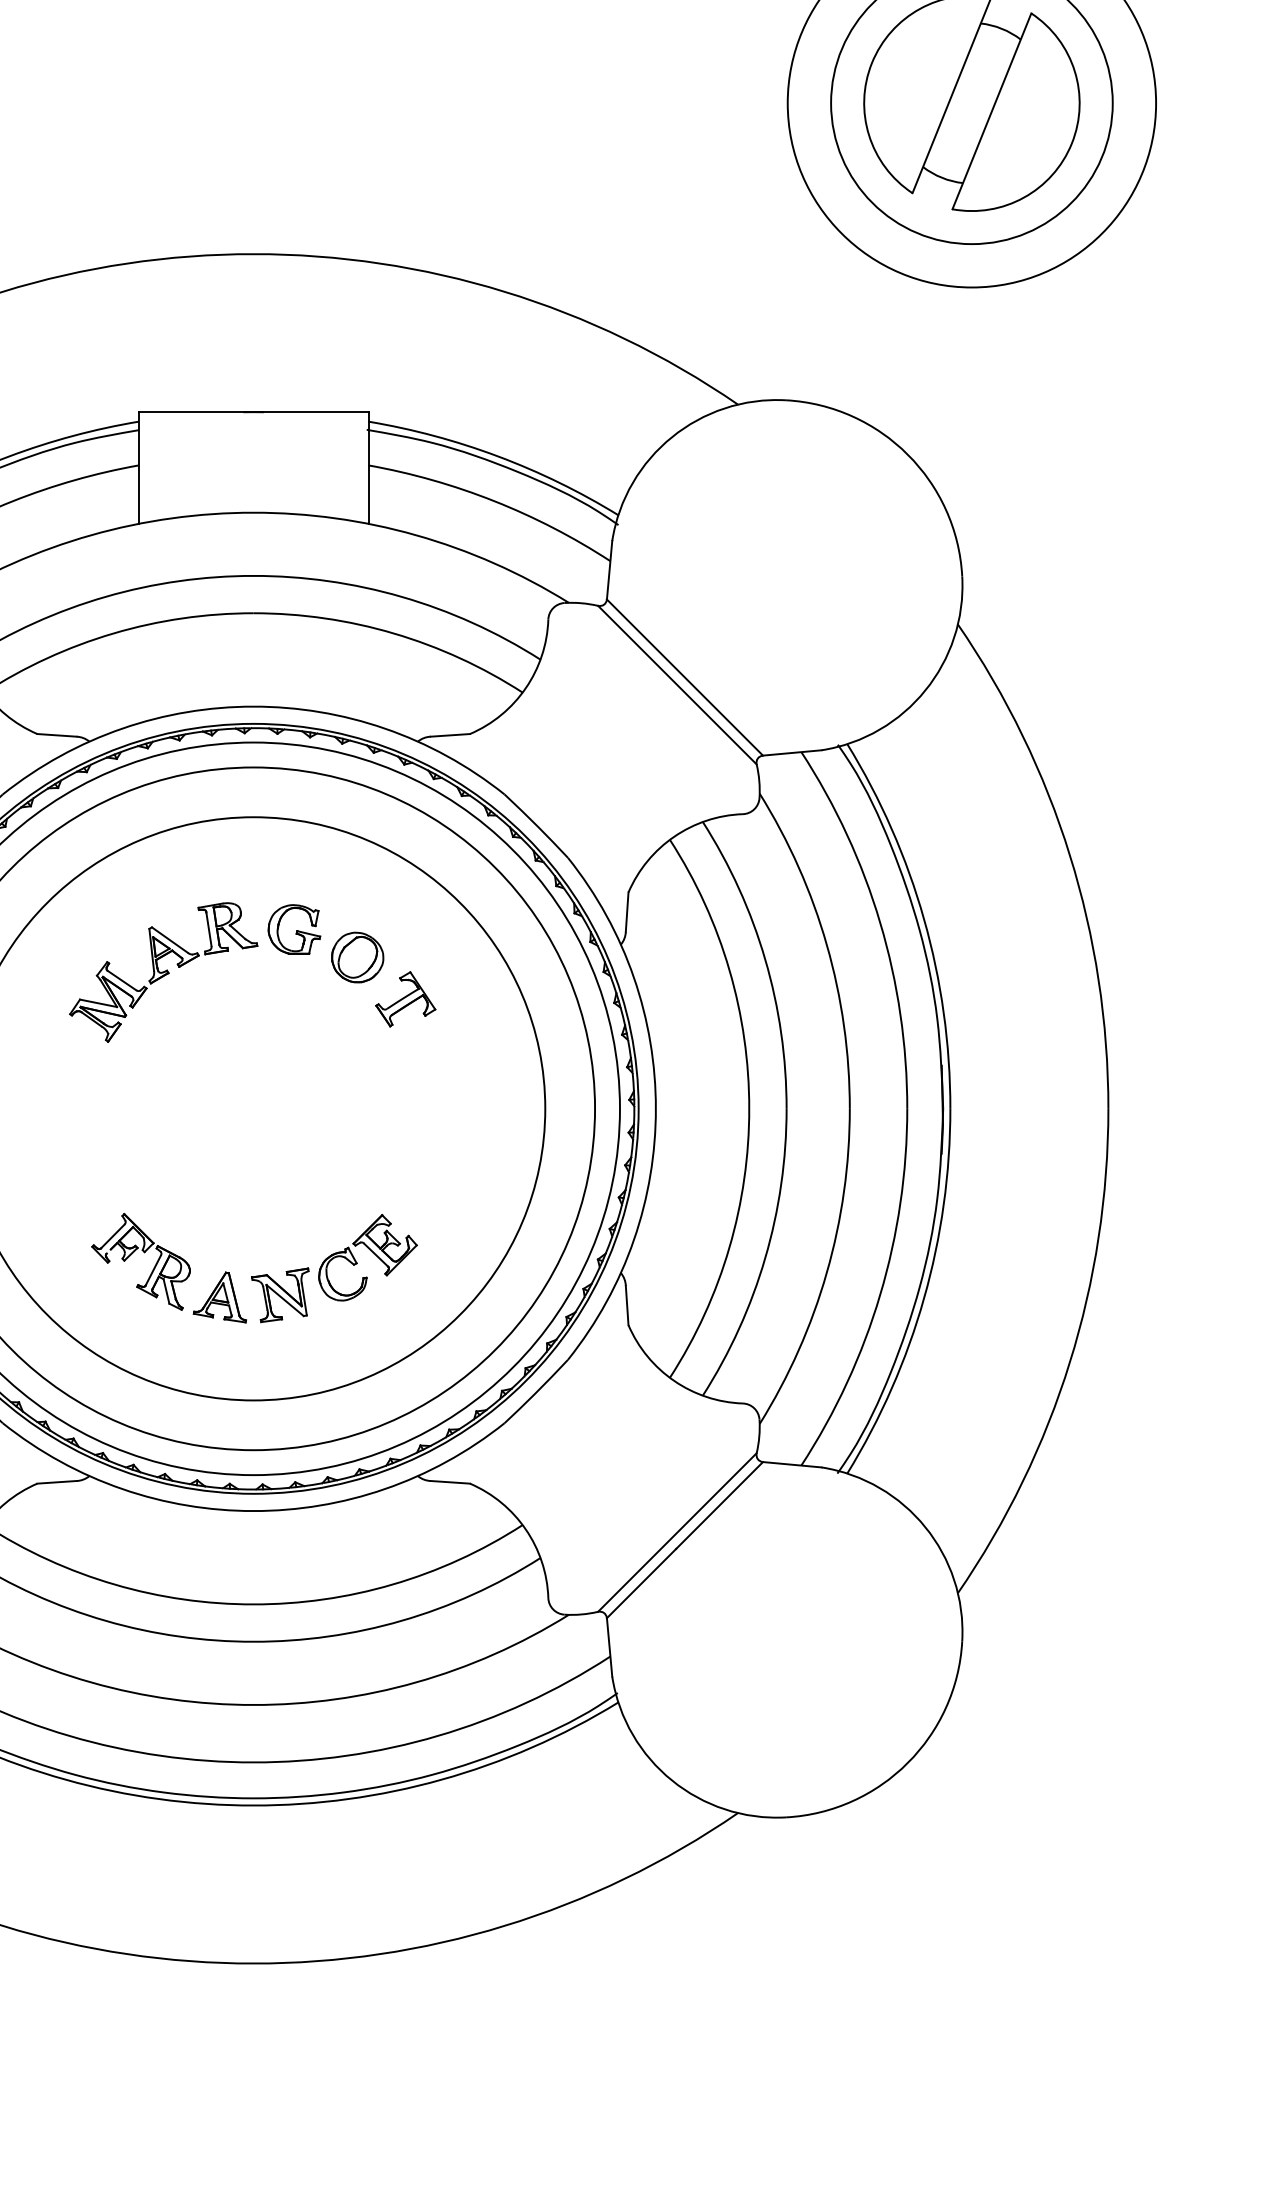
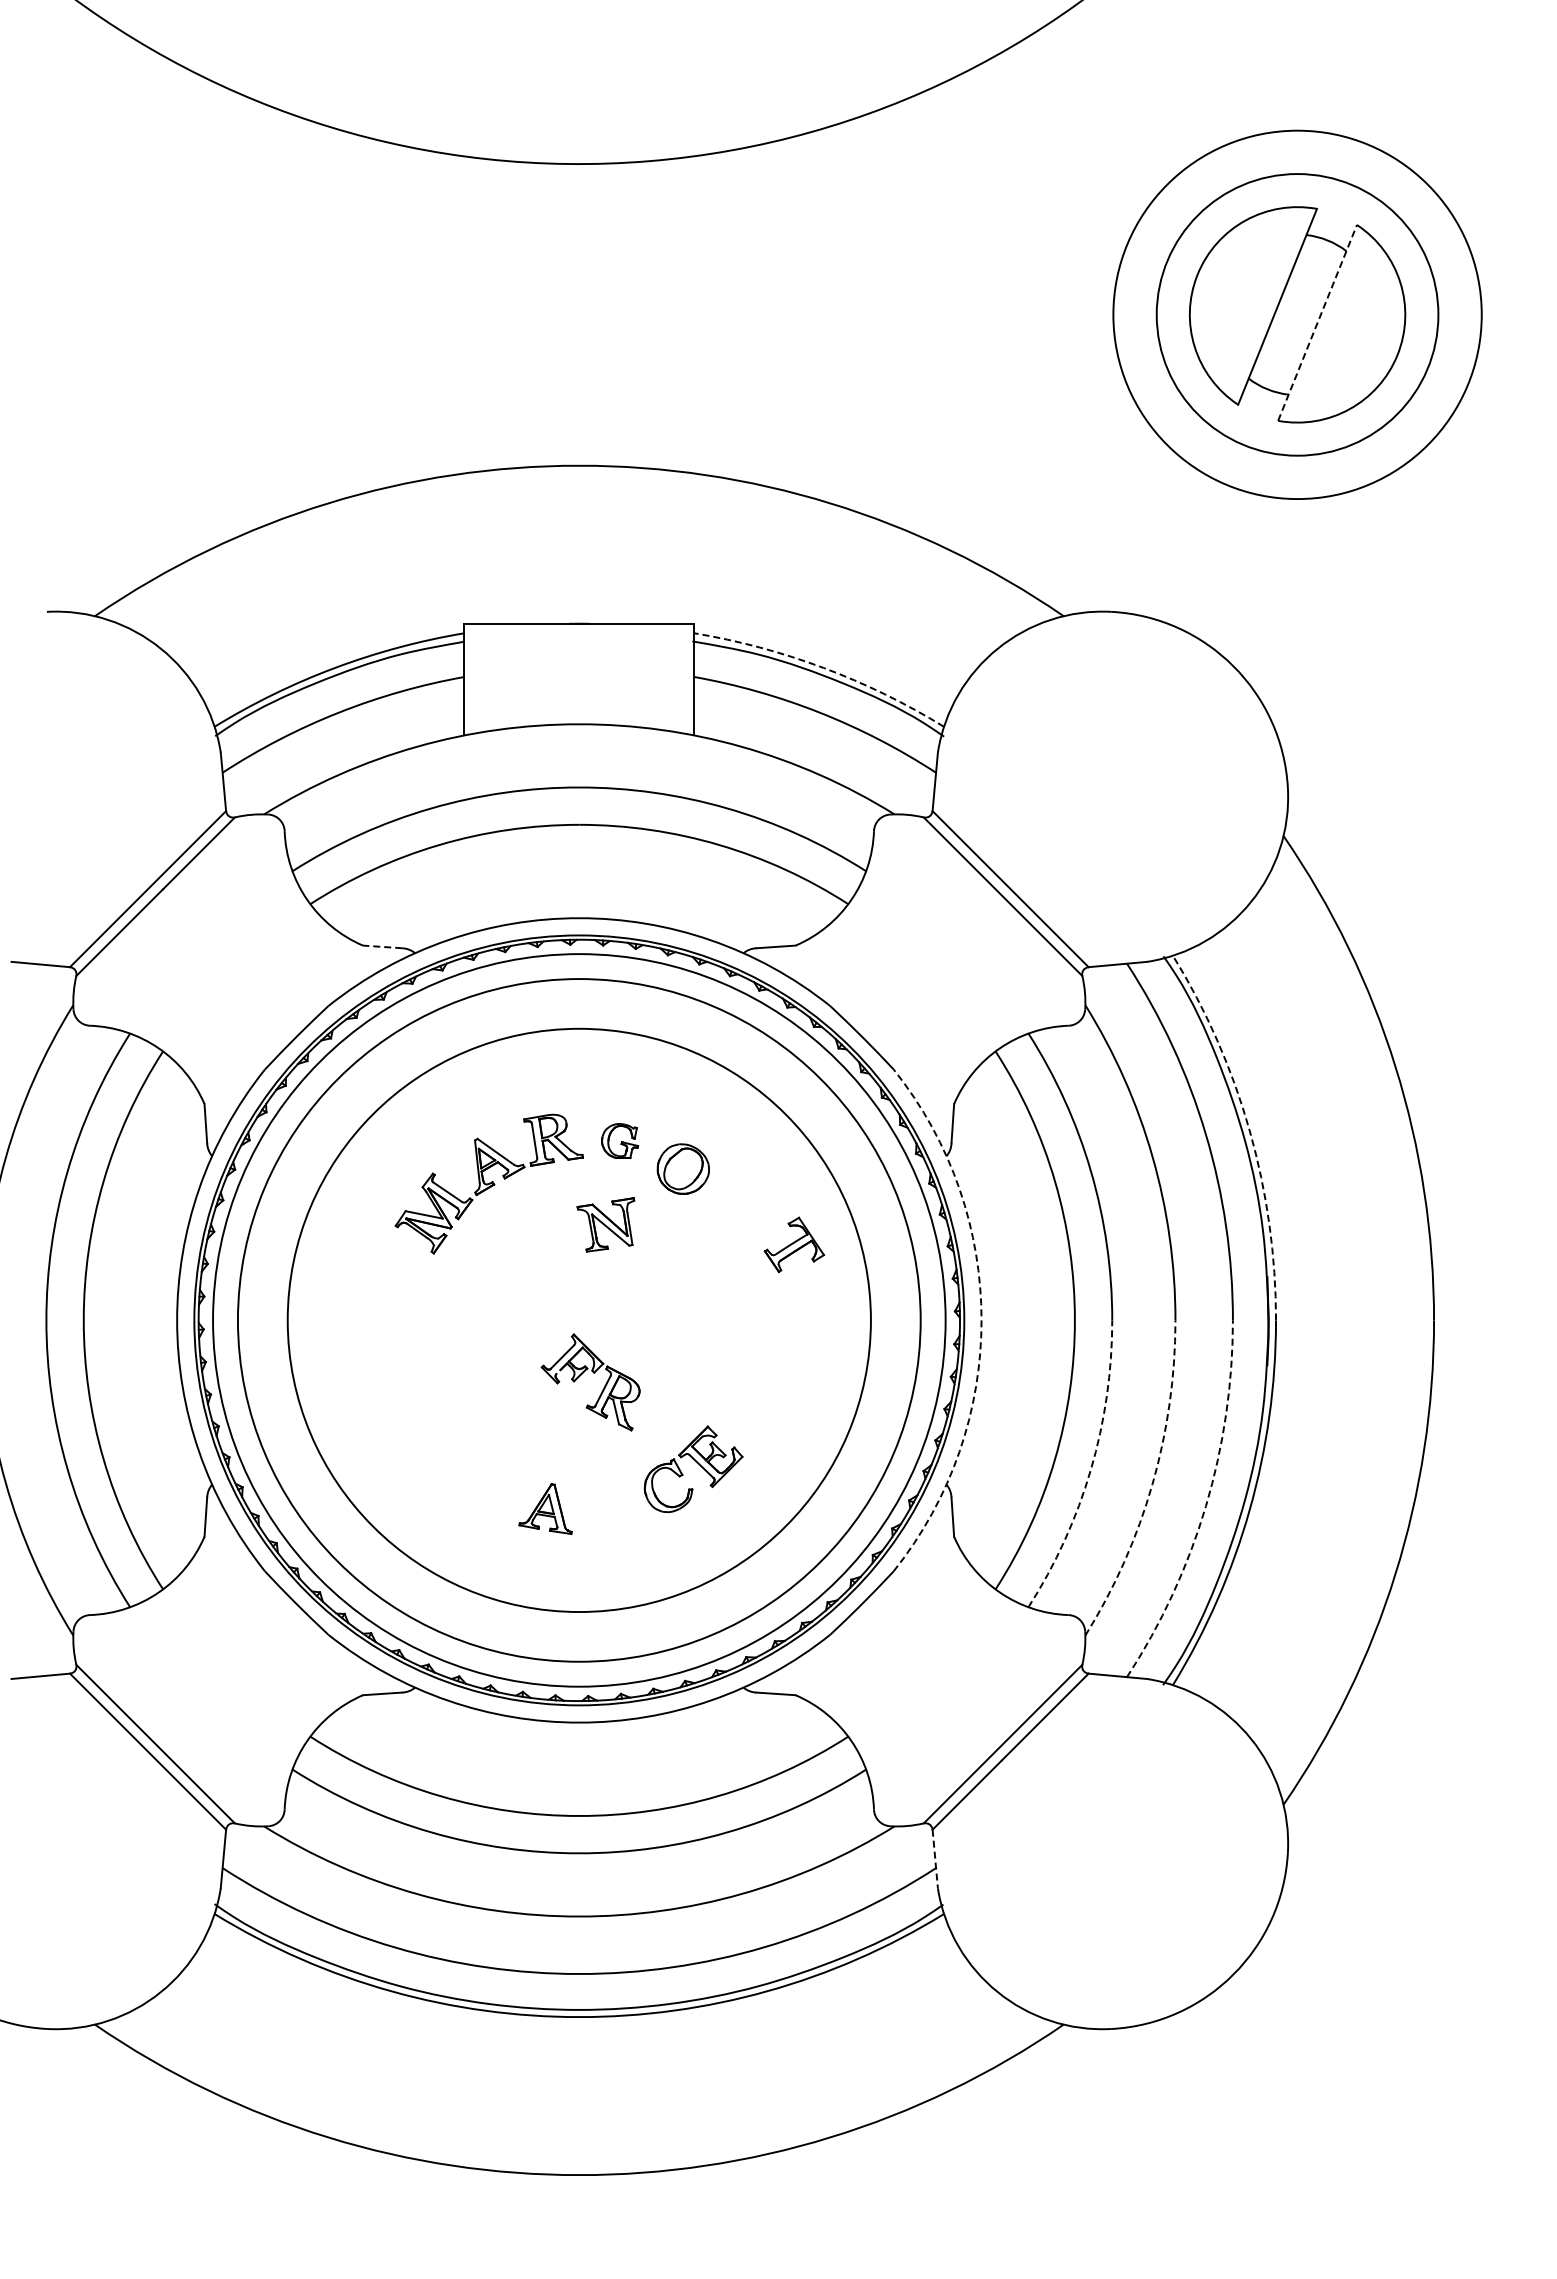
line: (991, 110) -> (1317, 322), solid -> dashed
arc: (497, 455) -> (823, 667), solid -> dashed
line: (56, 734) -> (382, 946), solid -> dashed
arc: (923, 918) -> (1249, 1130), solid -> dashed
part: (293, 928) -> (619, 1140), size x0.7
part: (405, 998) -> (794, 1244), moved
arc: (655, 1108) -> (981, 1320), solid -> dashed
part: (143, 1252) -> (593, 1373), moved
arc: (764, 1257) -> (1090, 1469), solid -> dashed
arc: (826, 1272) -> (1152, 1484), solid -> dashed
part: (279, 1294) -> (605, 1224), moved
arc: (879, 1294) -> (1205, 1506), solid -> dashed
line: (609, 1647) -> (935, 1859), solid -> dashed

